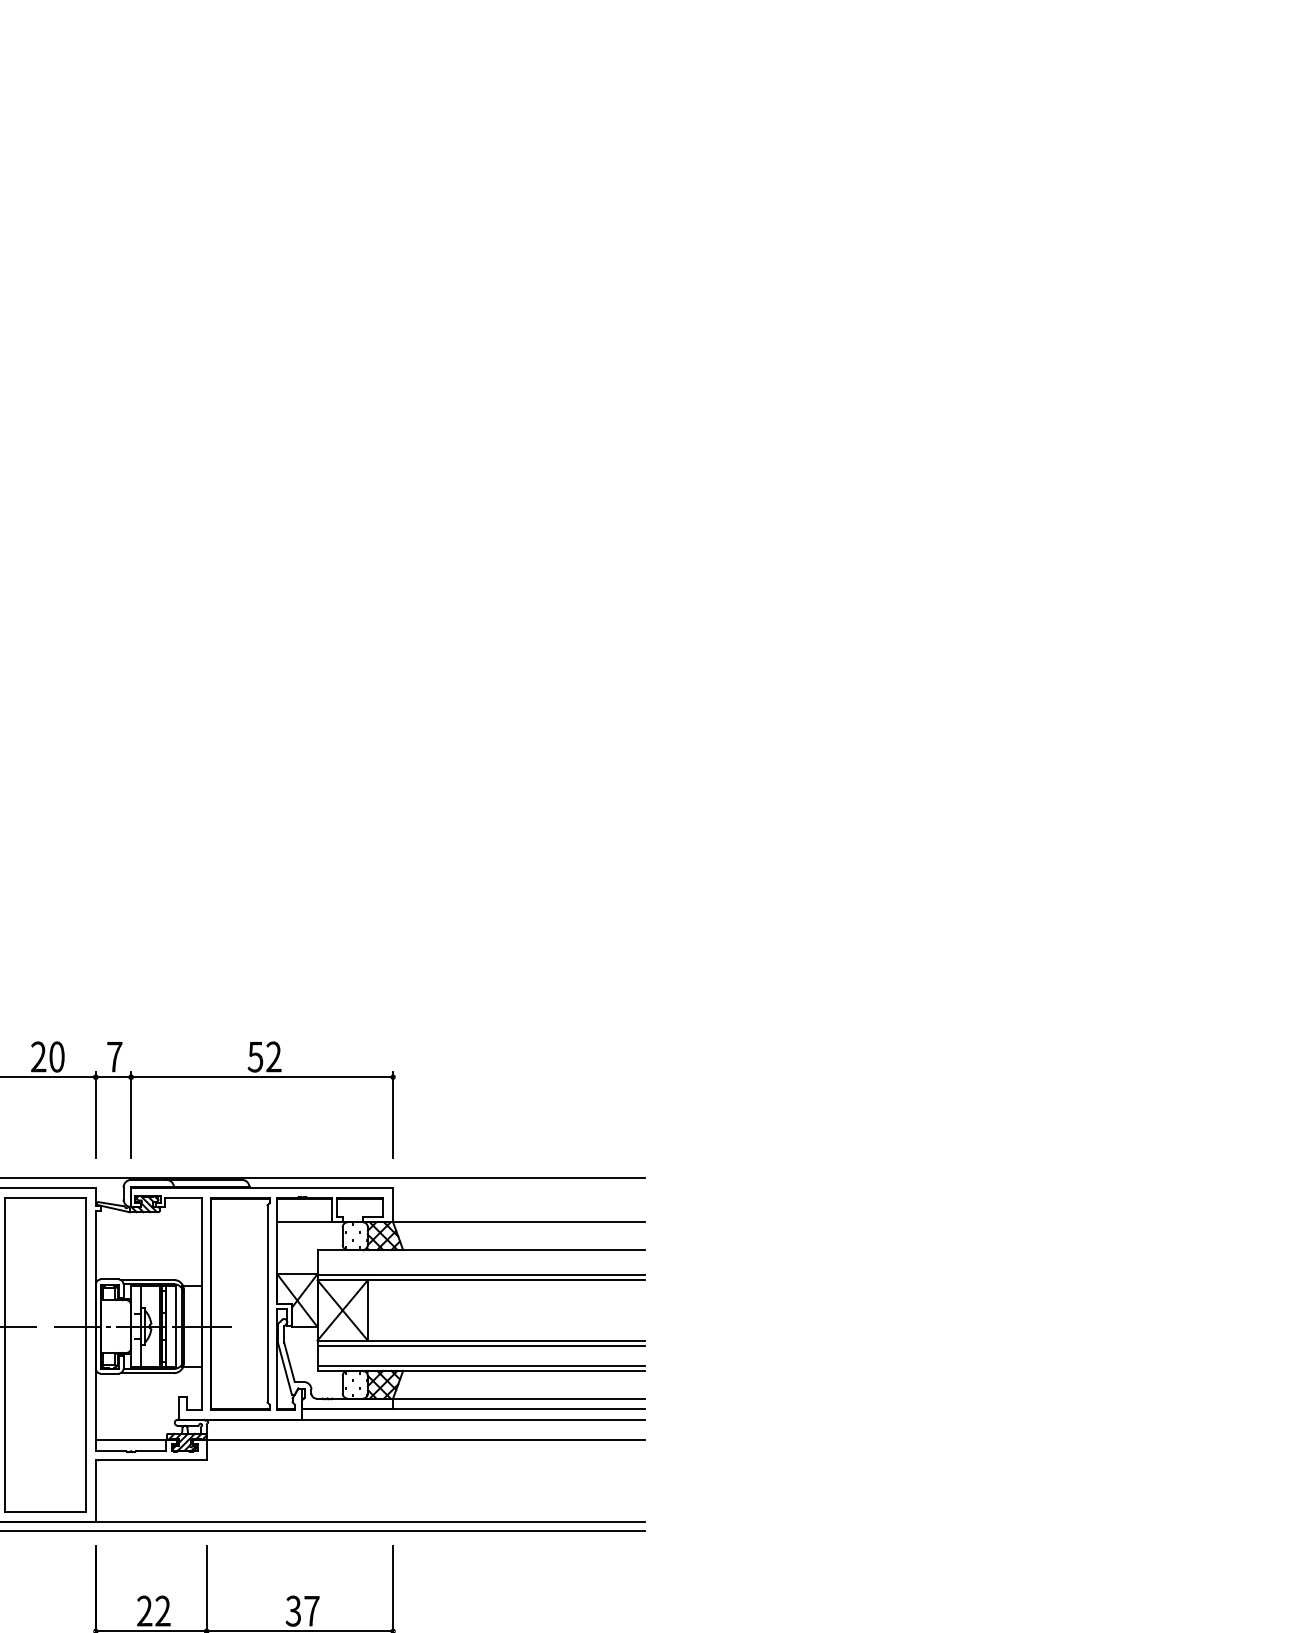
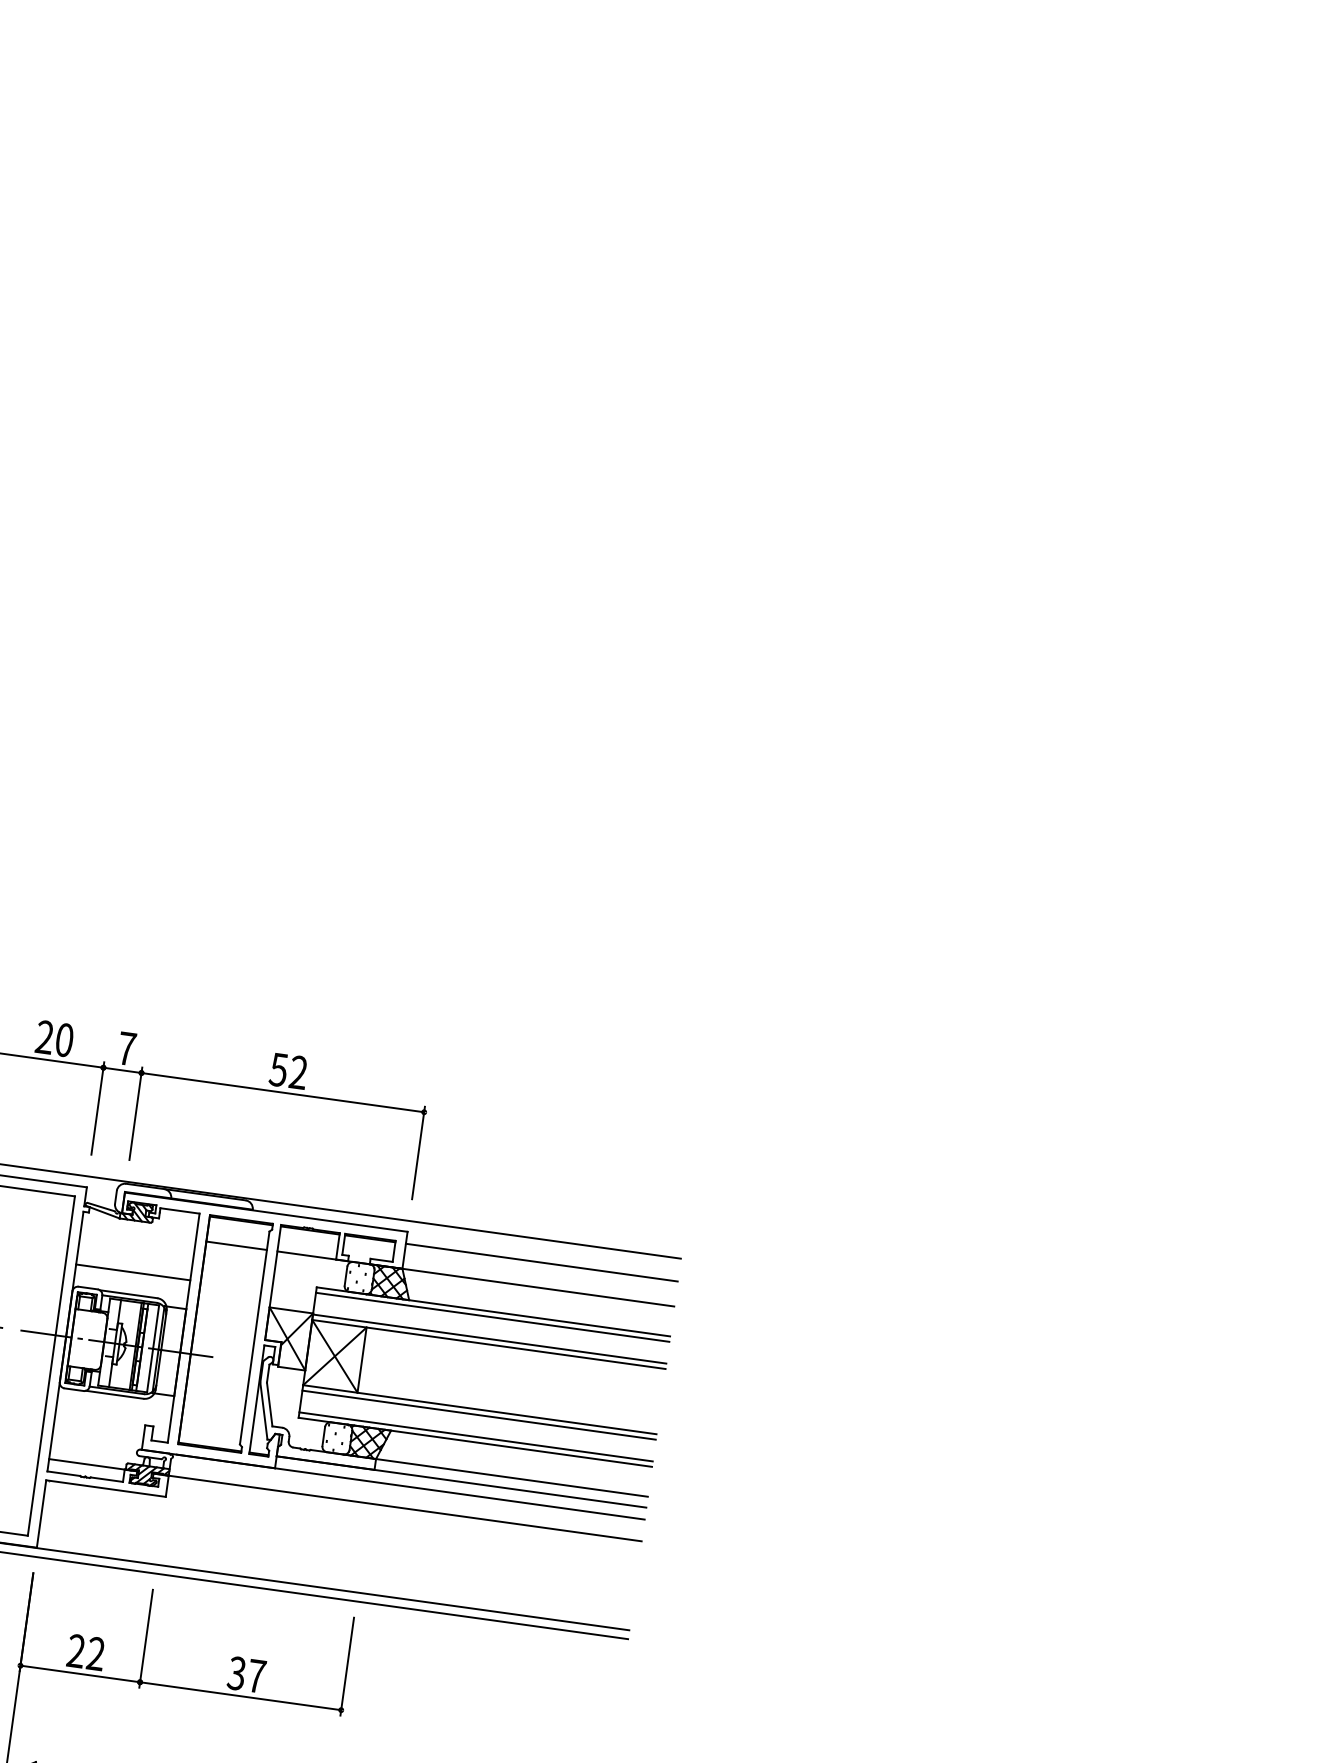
line: (518, 1199) -> (541, 1262), added
line: (239, 1222) -> (236, 1246), added
line: (480, 1255) -> (491, 1317), added
line: (148, 1259) -> (132, 1272), added

